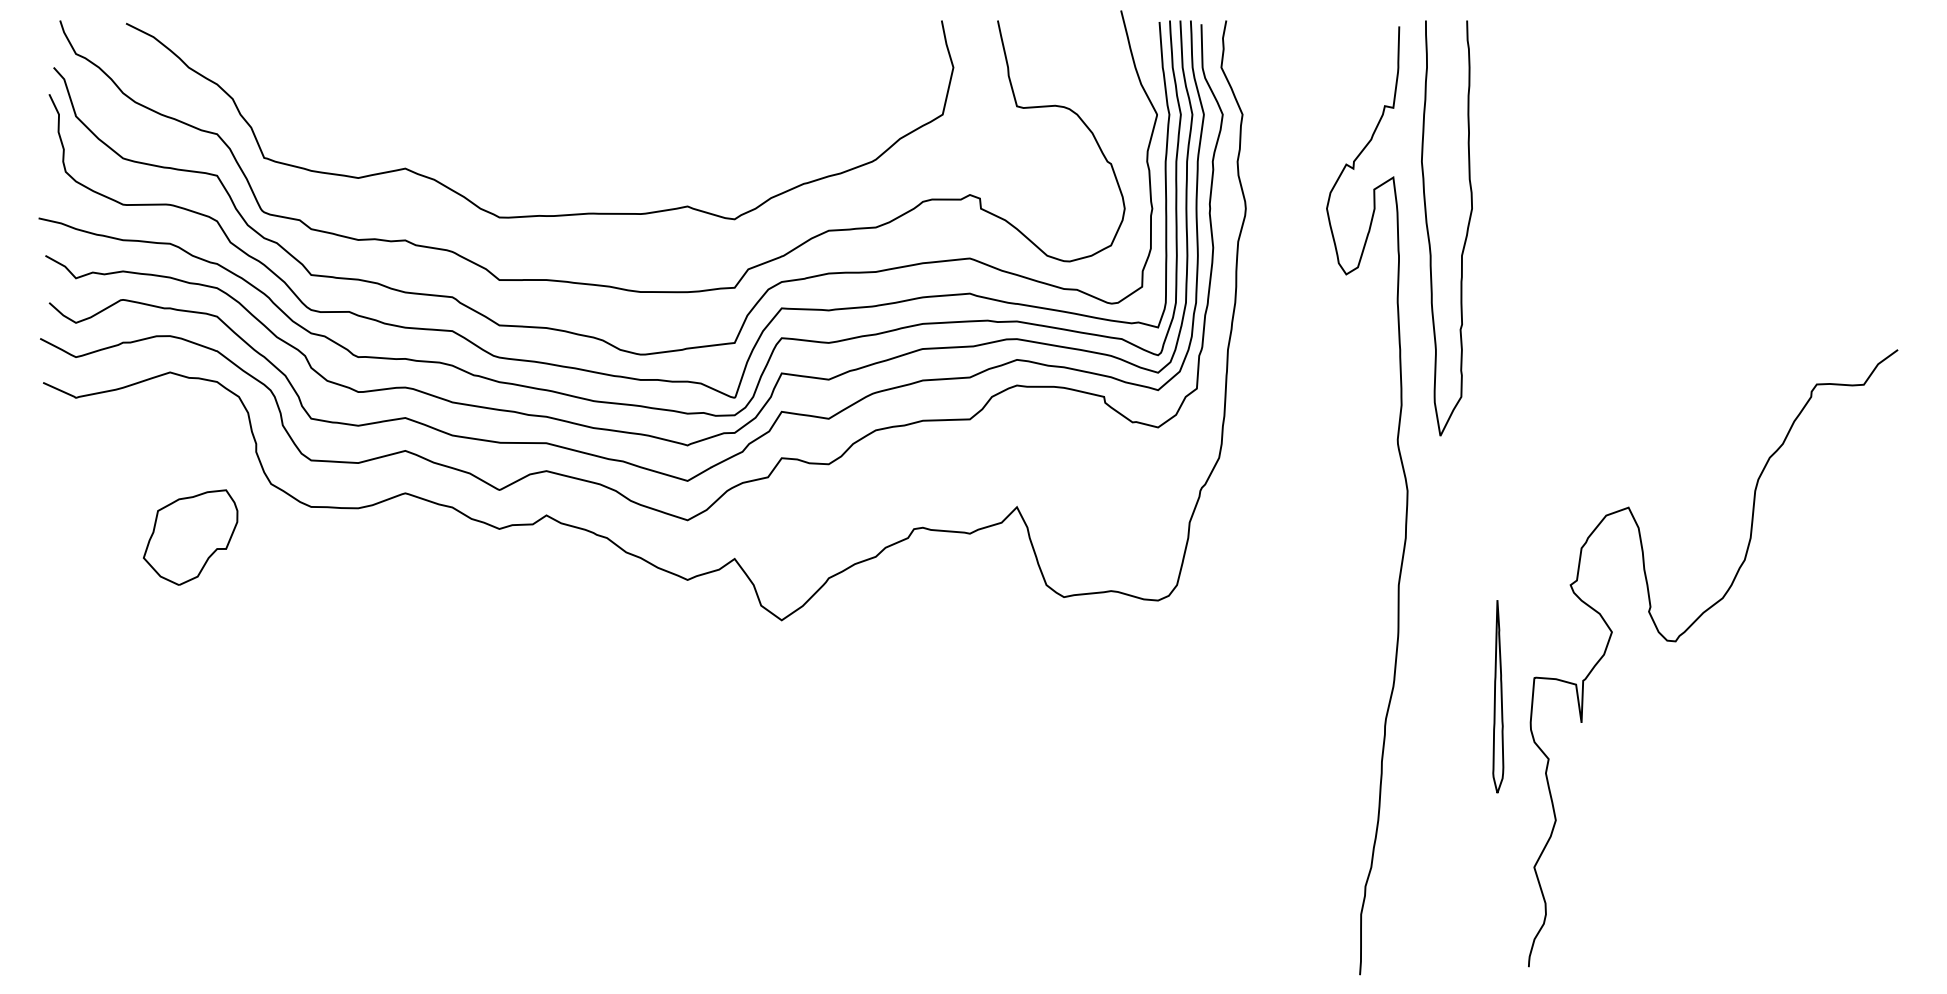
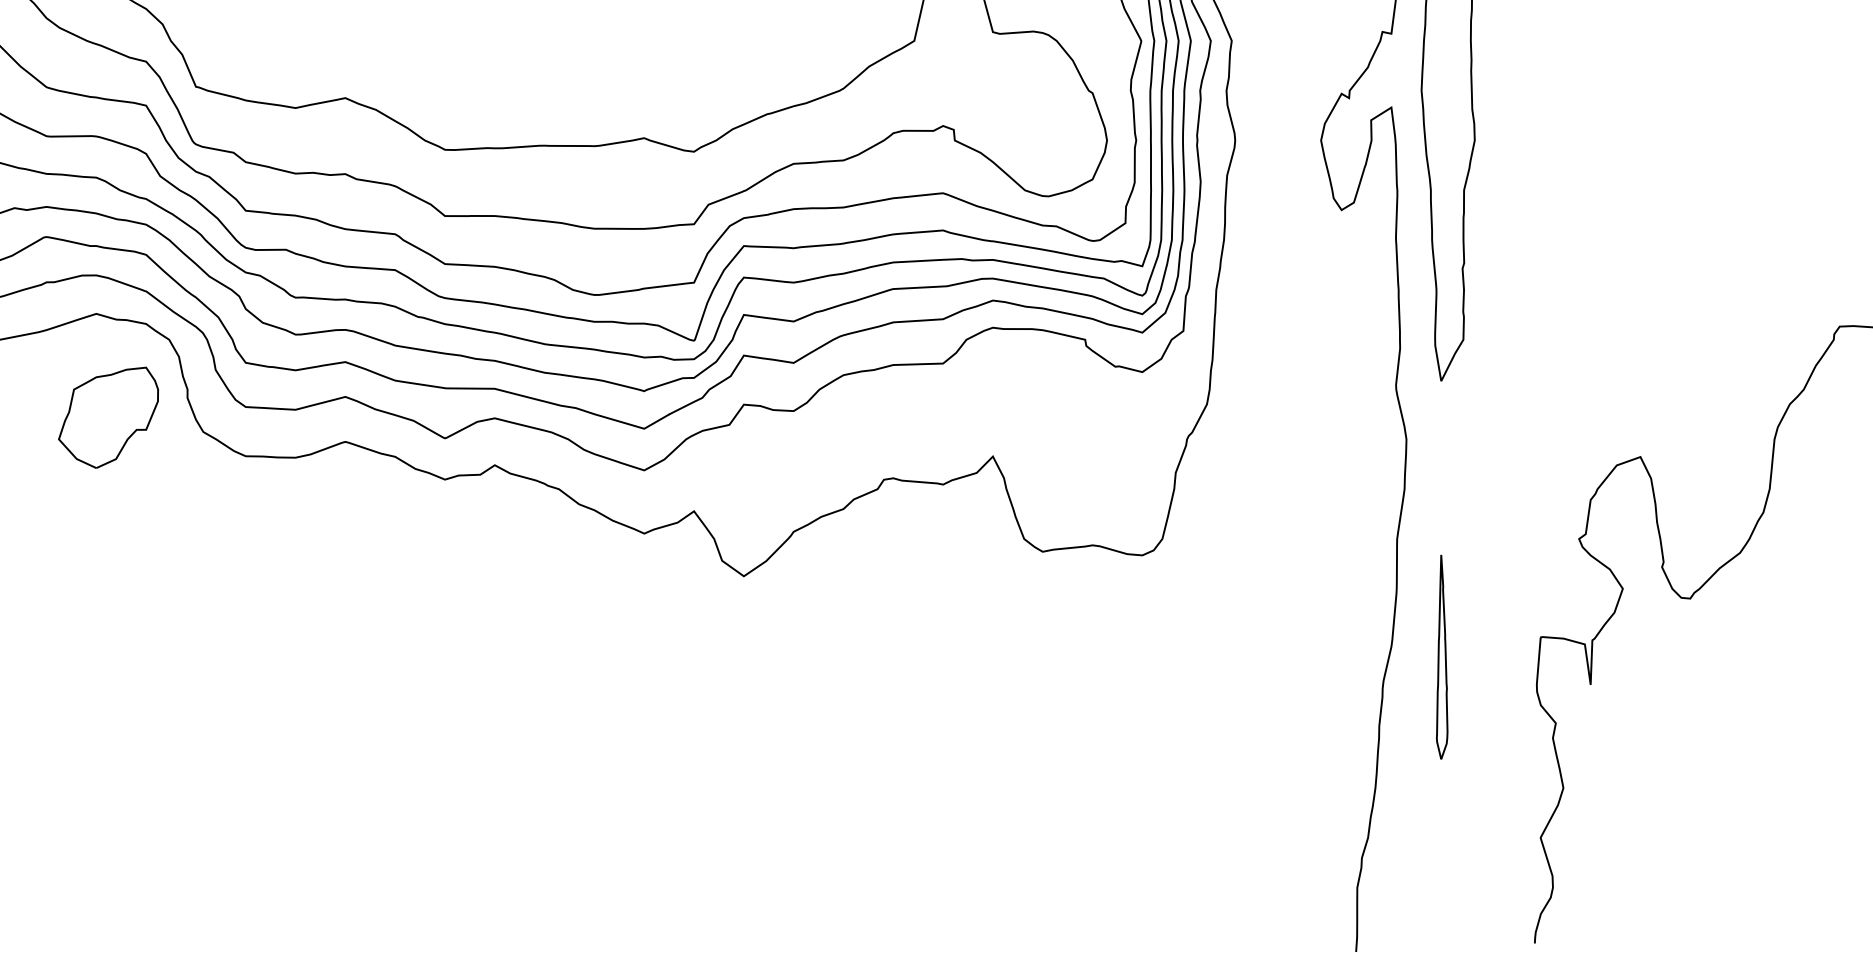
part: (190, 537) -> (108, 417), moved
part: (1498, 696) -> (1442, 656), moved

